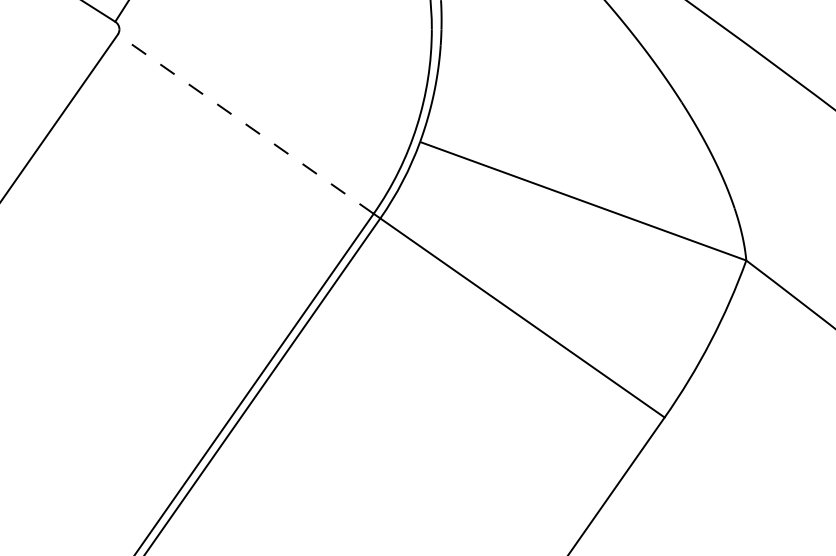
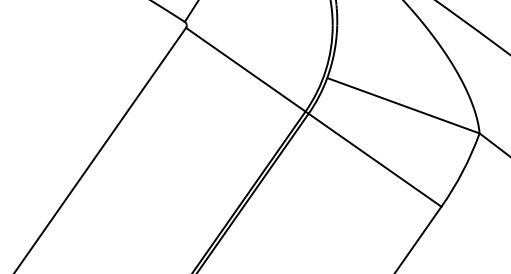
line: (245, 123) -> (245, 69), dashed -> solid

